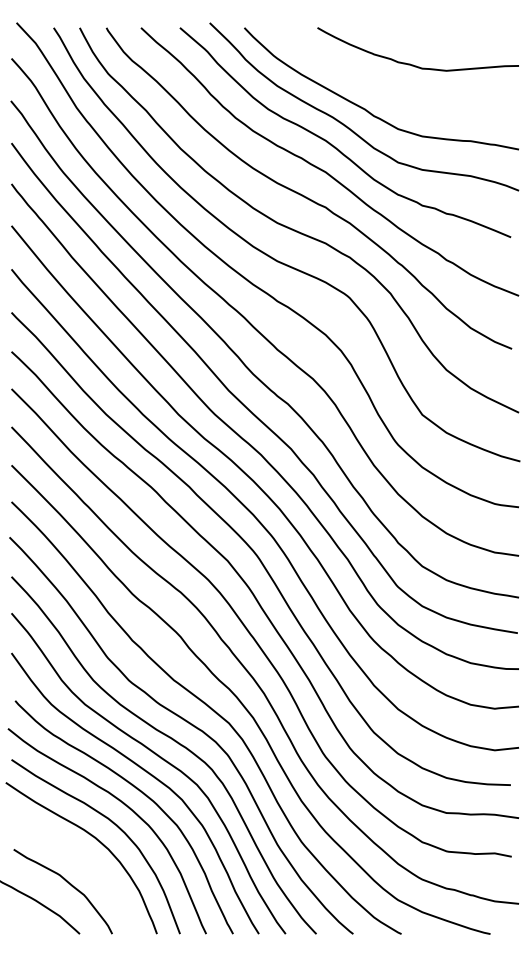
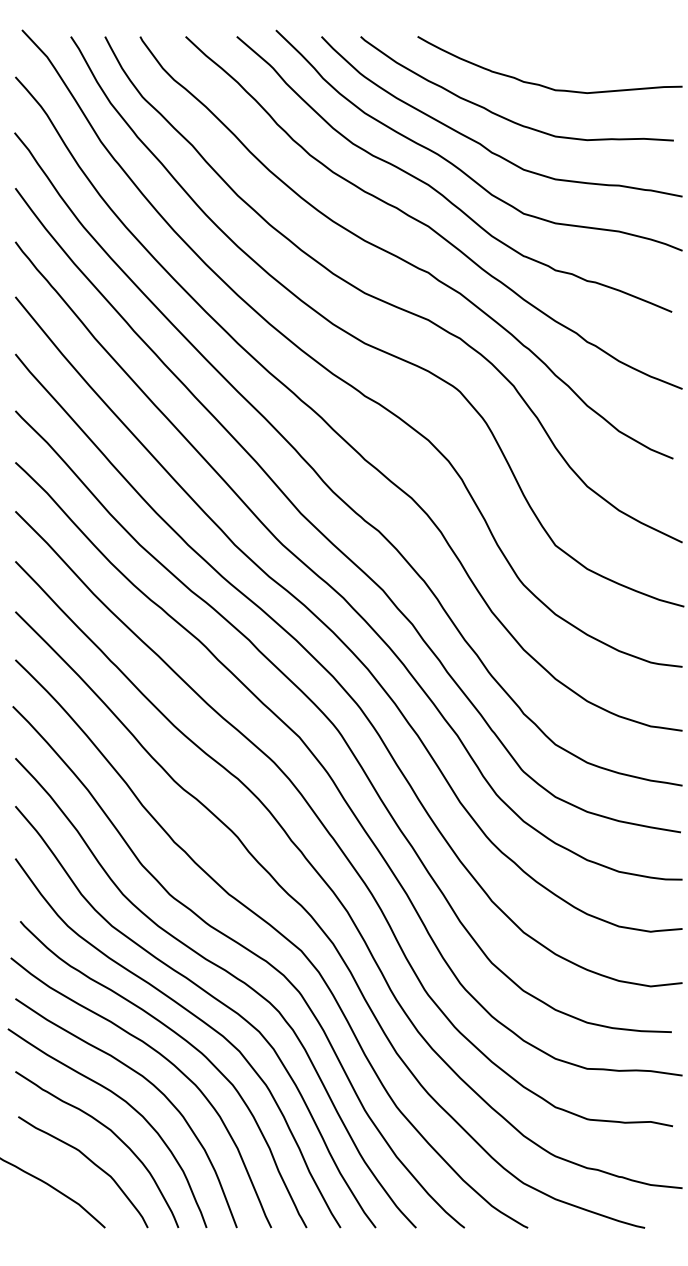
curve: (381, 87) -> (501, 115), added
curve: (85, 862) -> (112, 1133), added

